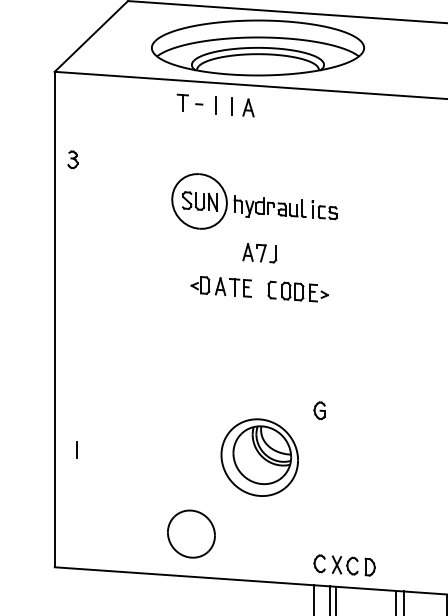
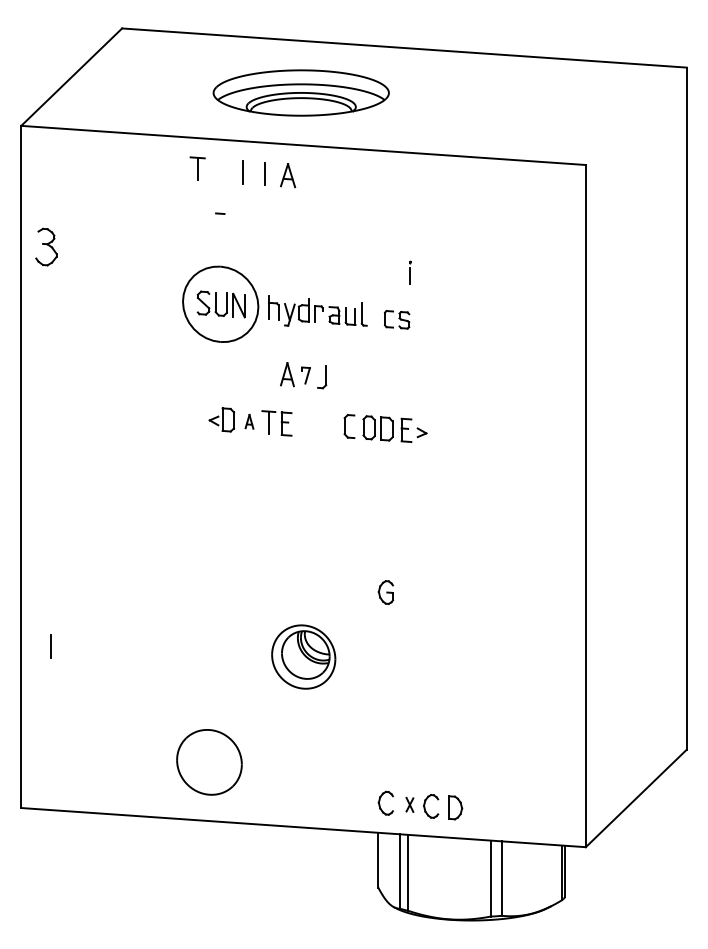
part: (258, 47) -> (301, 92), size x0.6
line: (199, 104) -> (220, 213), moved
part: (73, 159) -> (46, 246), size x1.6
line: (312, 208) -> (410, 272), moved
part: (261, 253) -> (305, 375), size x0.7
part: (220, 286) -> (249, 421), size x0.6
part: (298, 291) -> (385, 428), moved
part: (259, 457) -> (303, 656), size x0.6
part: (336, 564) -> (409, 804), size x0.6

